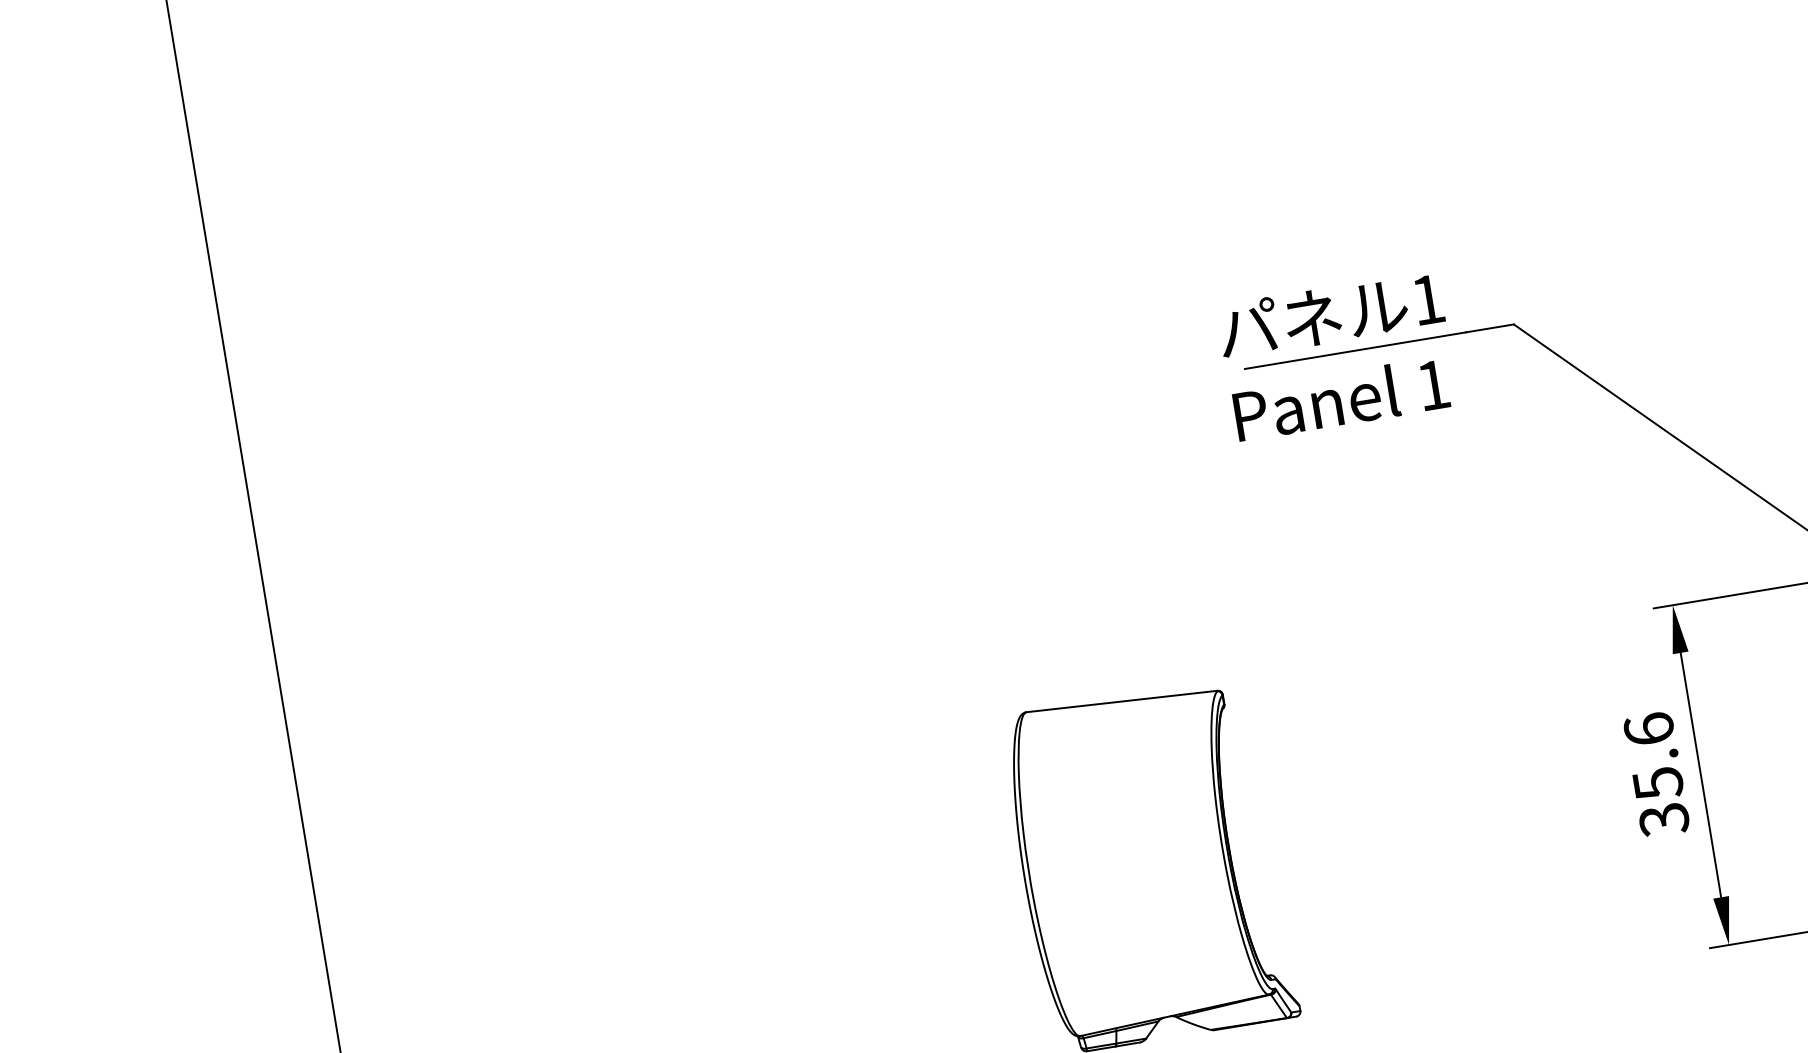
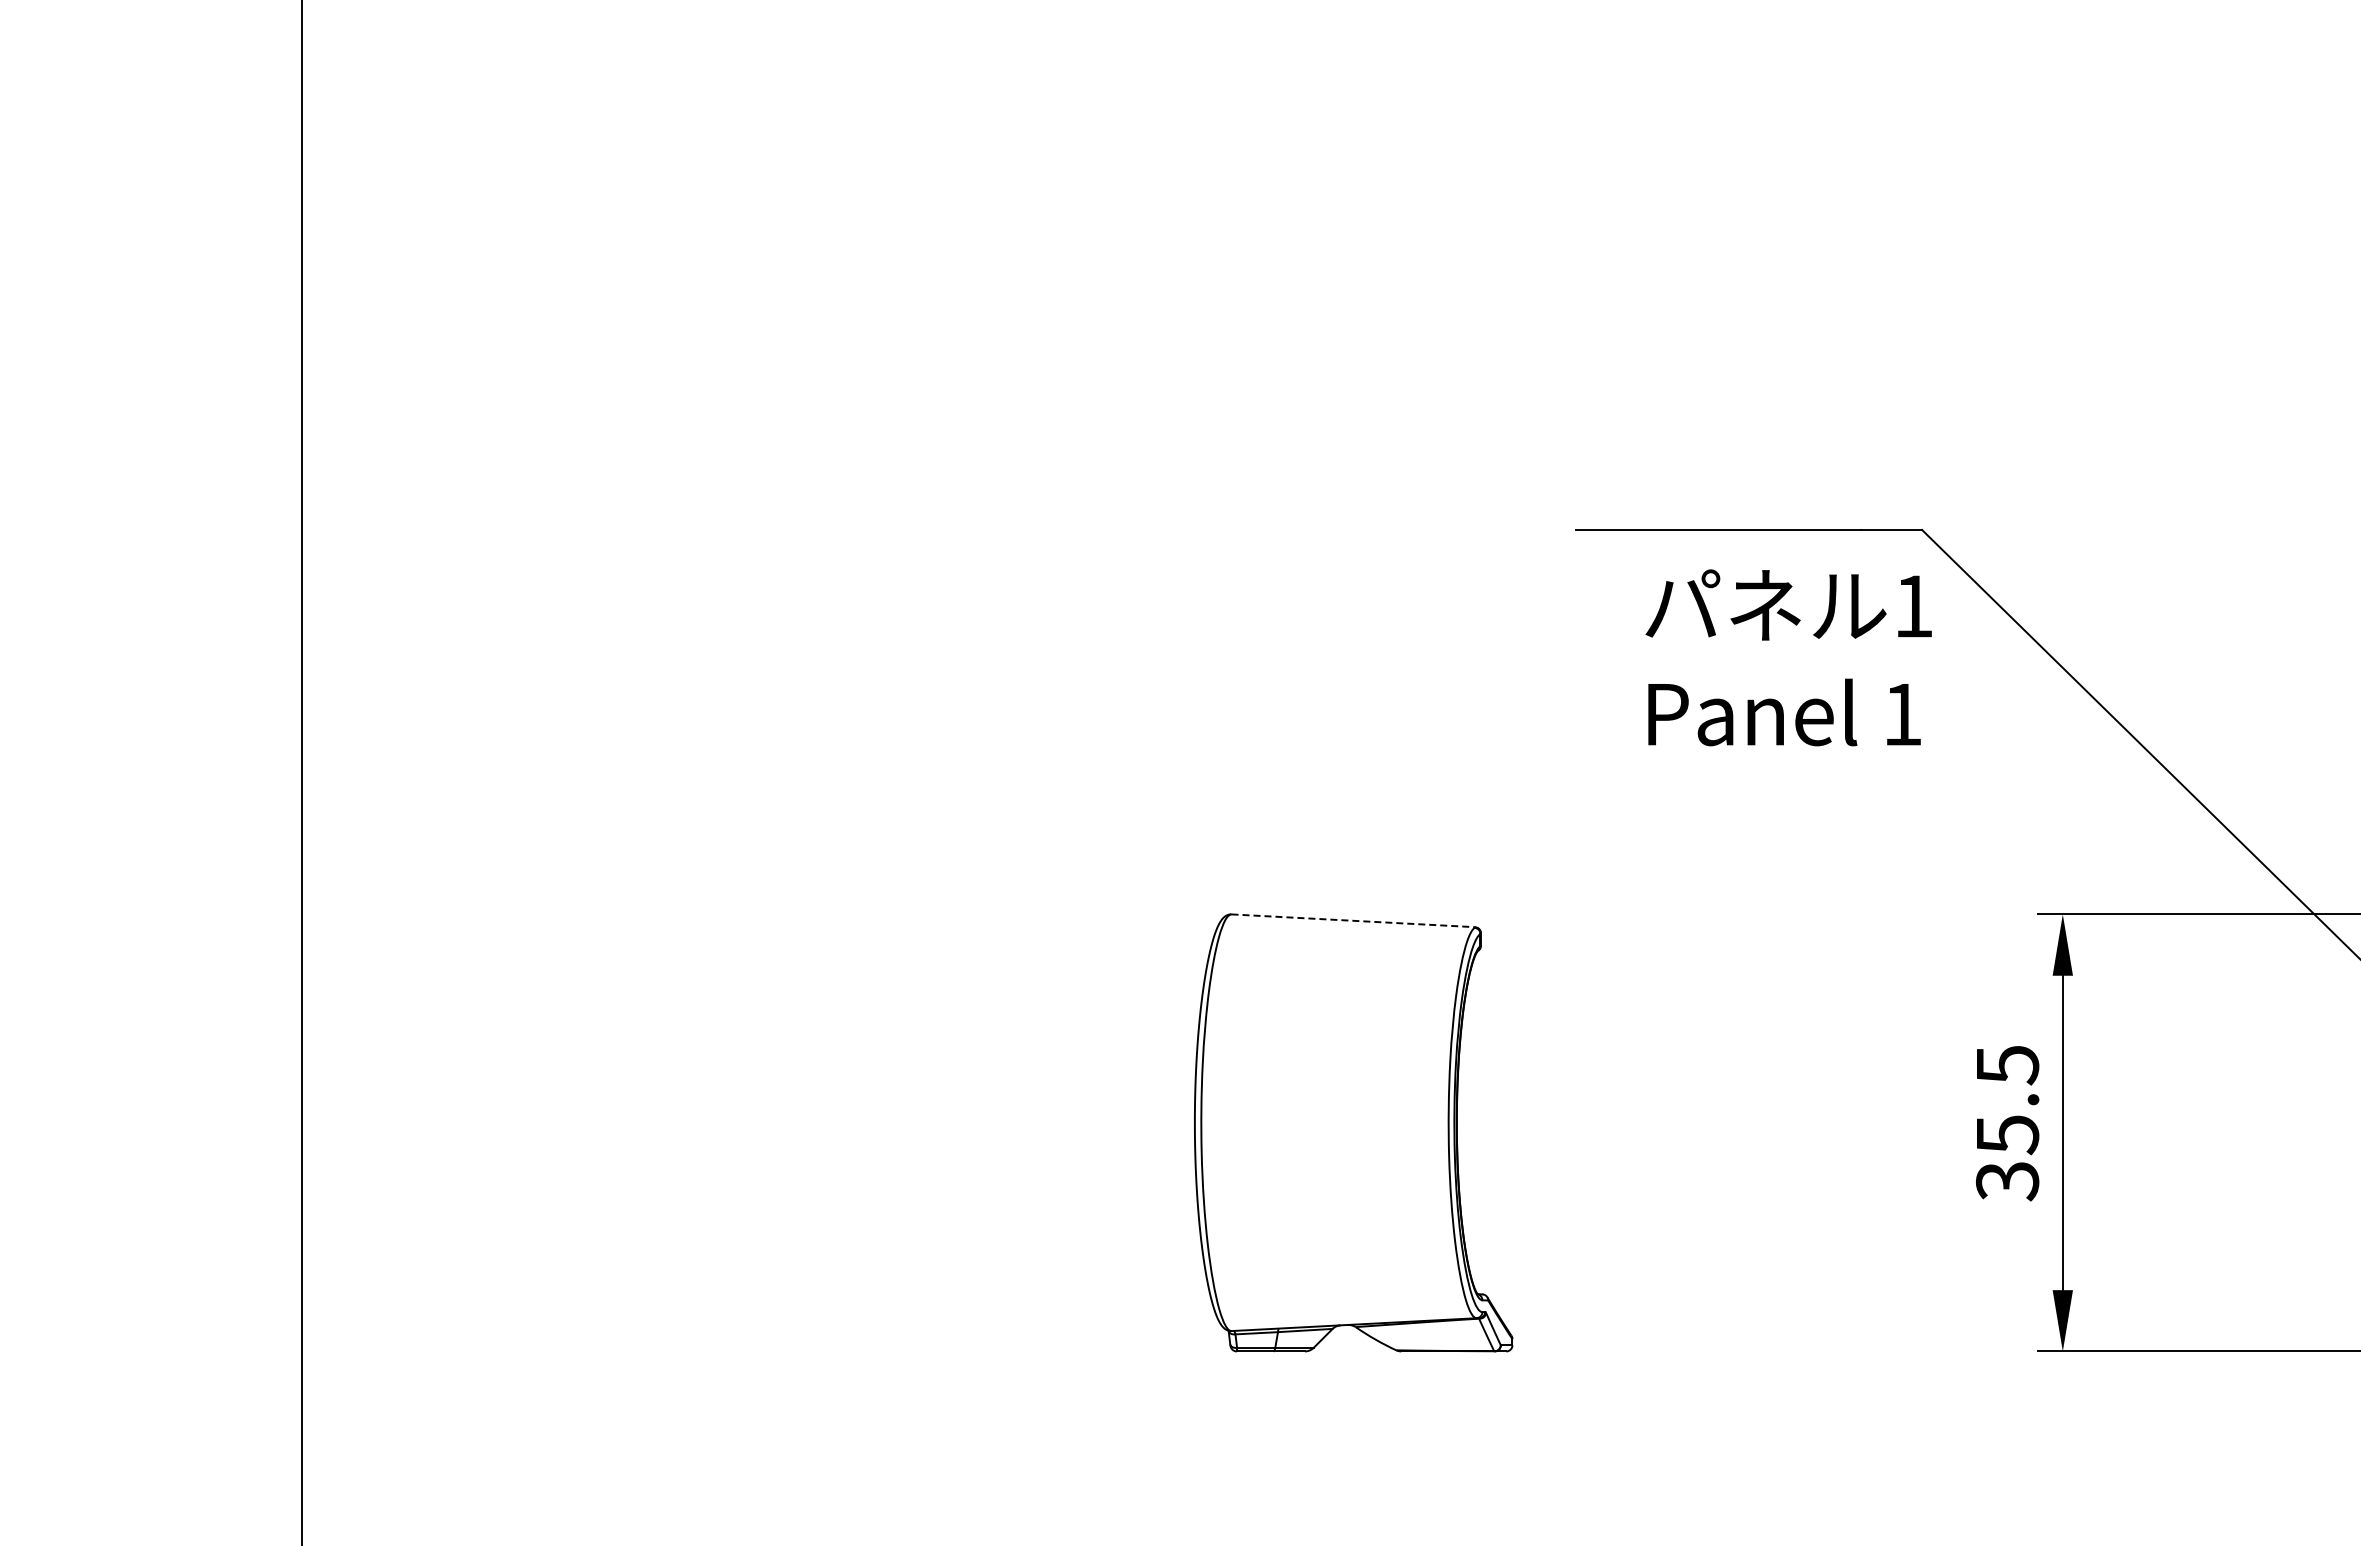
text: (1337, 355) -> (1788, 657), moved
line: (1121, 701) -> (1352, 920), solid -> dashed
text: (1649, 729) -> (2007, 1065), 35.6 -> 35.5

